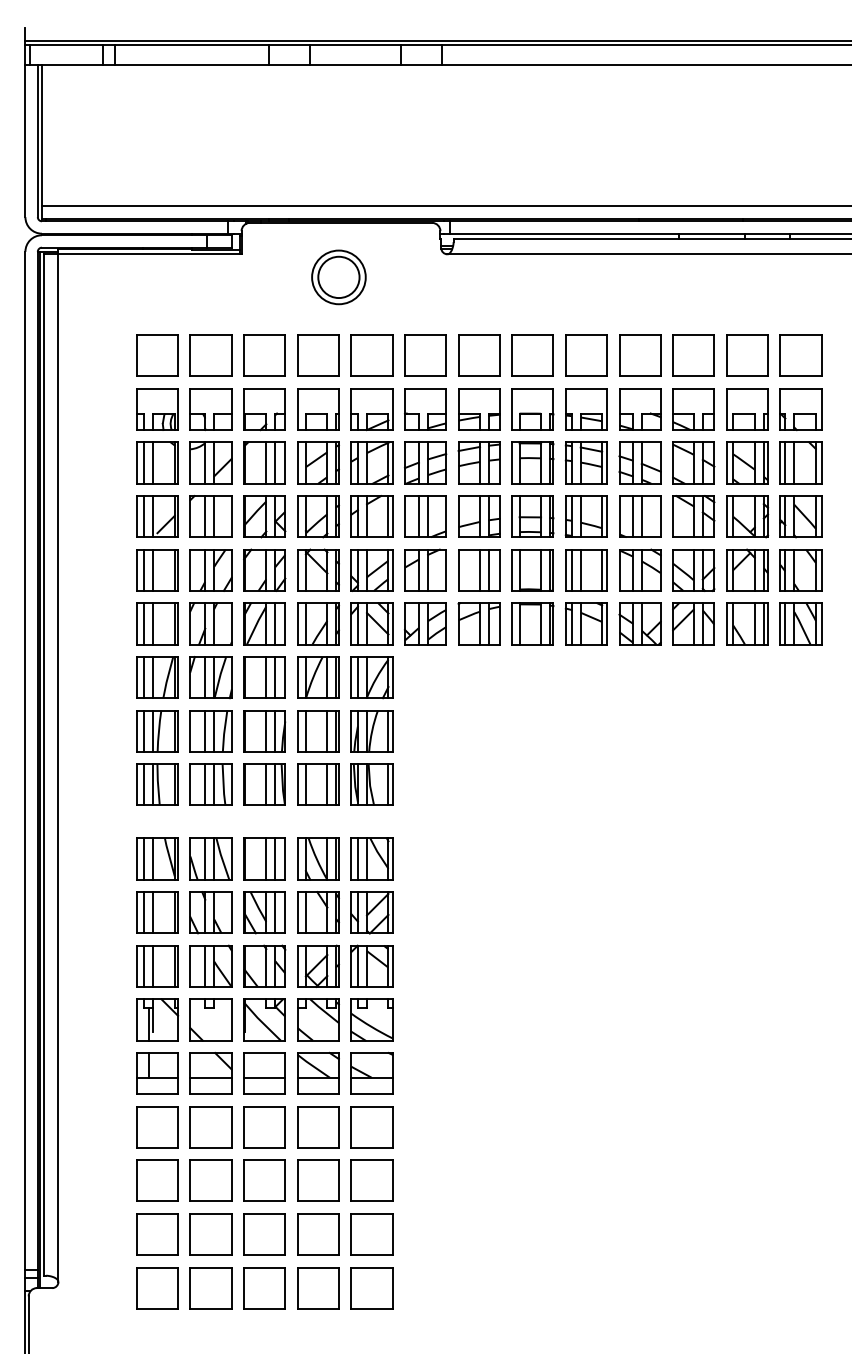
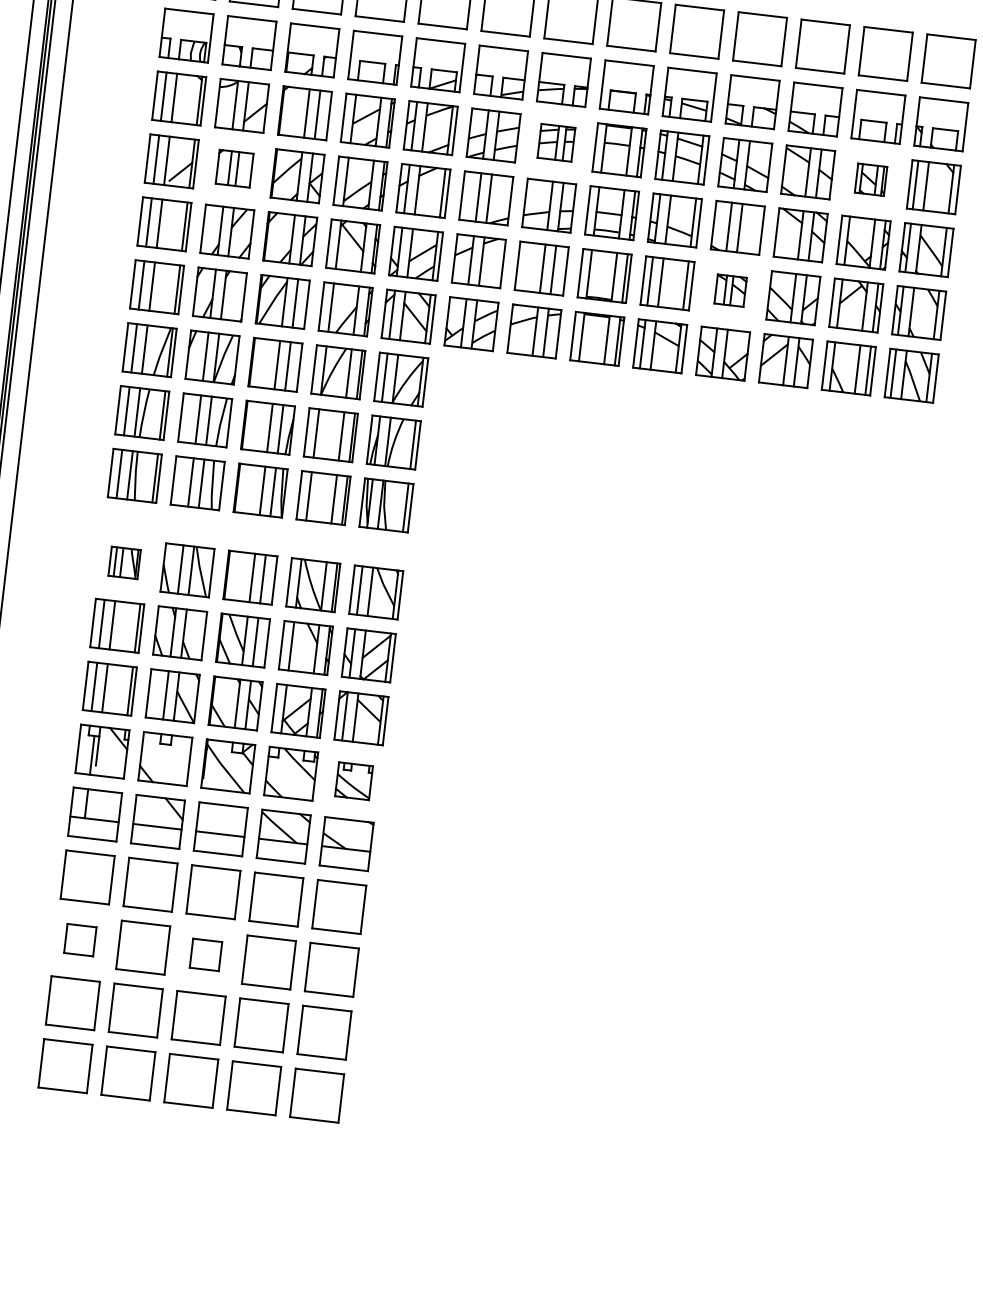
part: (478, 462) -> (555, 142), size x0.7
part: (747, 462) -> (871, 179), size x0.6
part: (210, 516) -> (234, 168), size x0.7
part: (640, 569) -> (731, 289), size x0.6
part: (157, 858) -> (124, 562), size x0.6
part: (371, 1019) -> (353, 780), size x0.7
part: (157, 1180) -> (80, 939), size x0.6
part: (264, 1180) -> (205, 954), size x0.6

